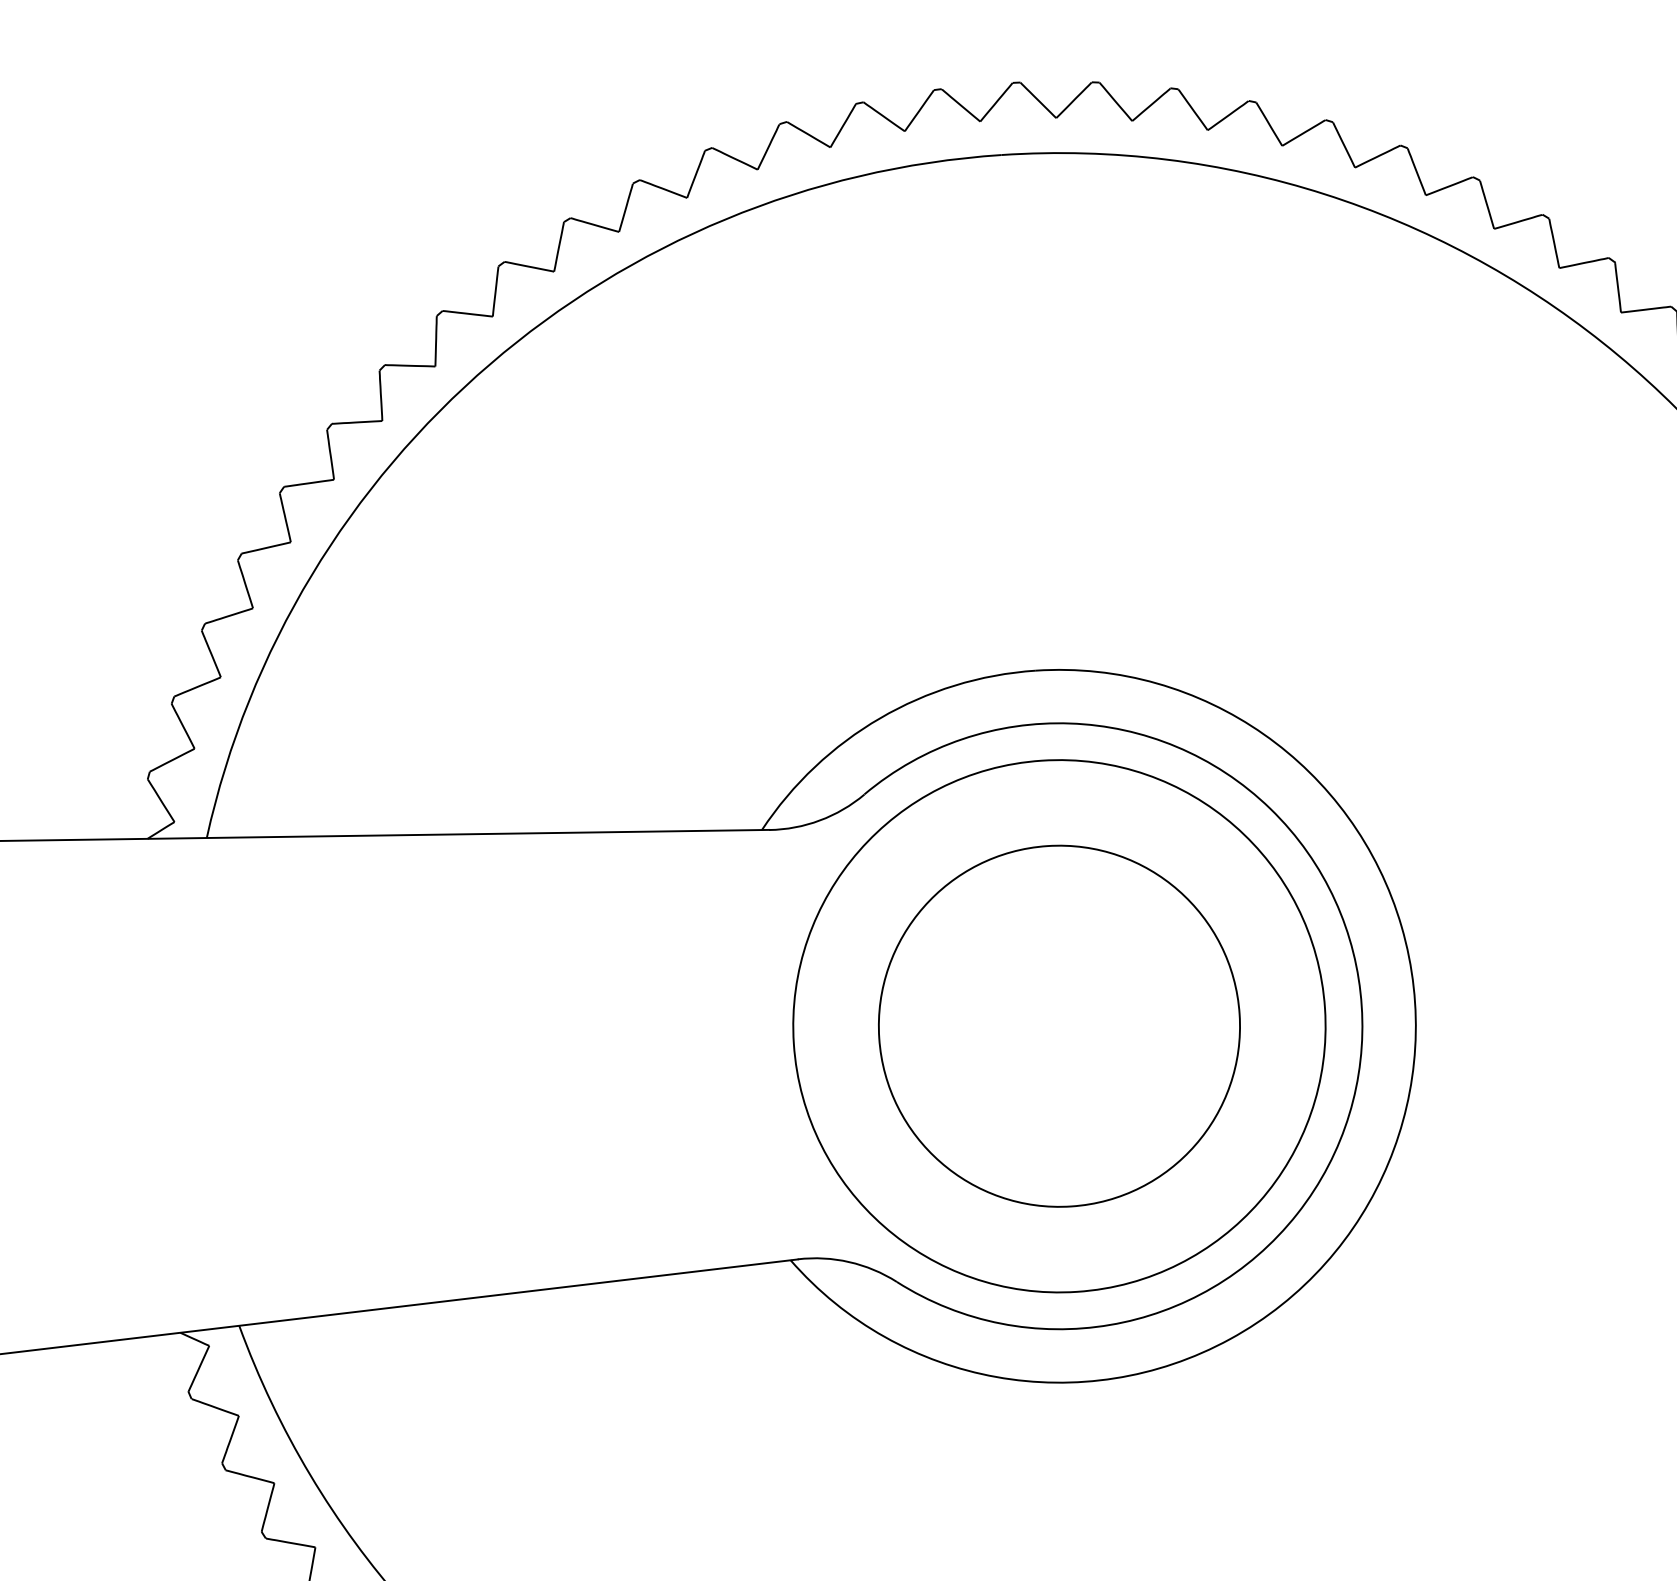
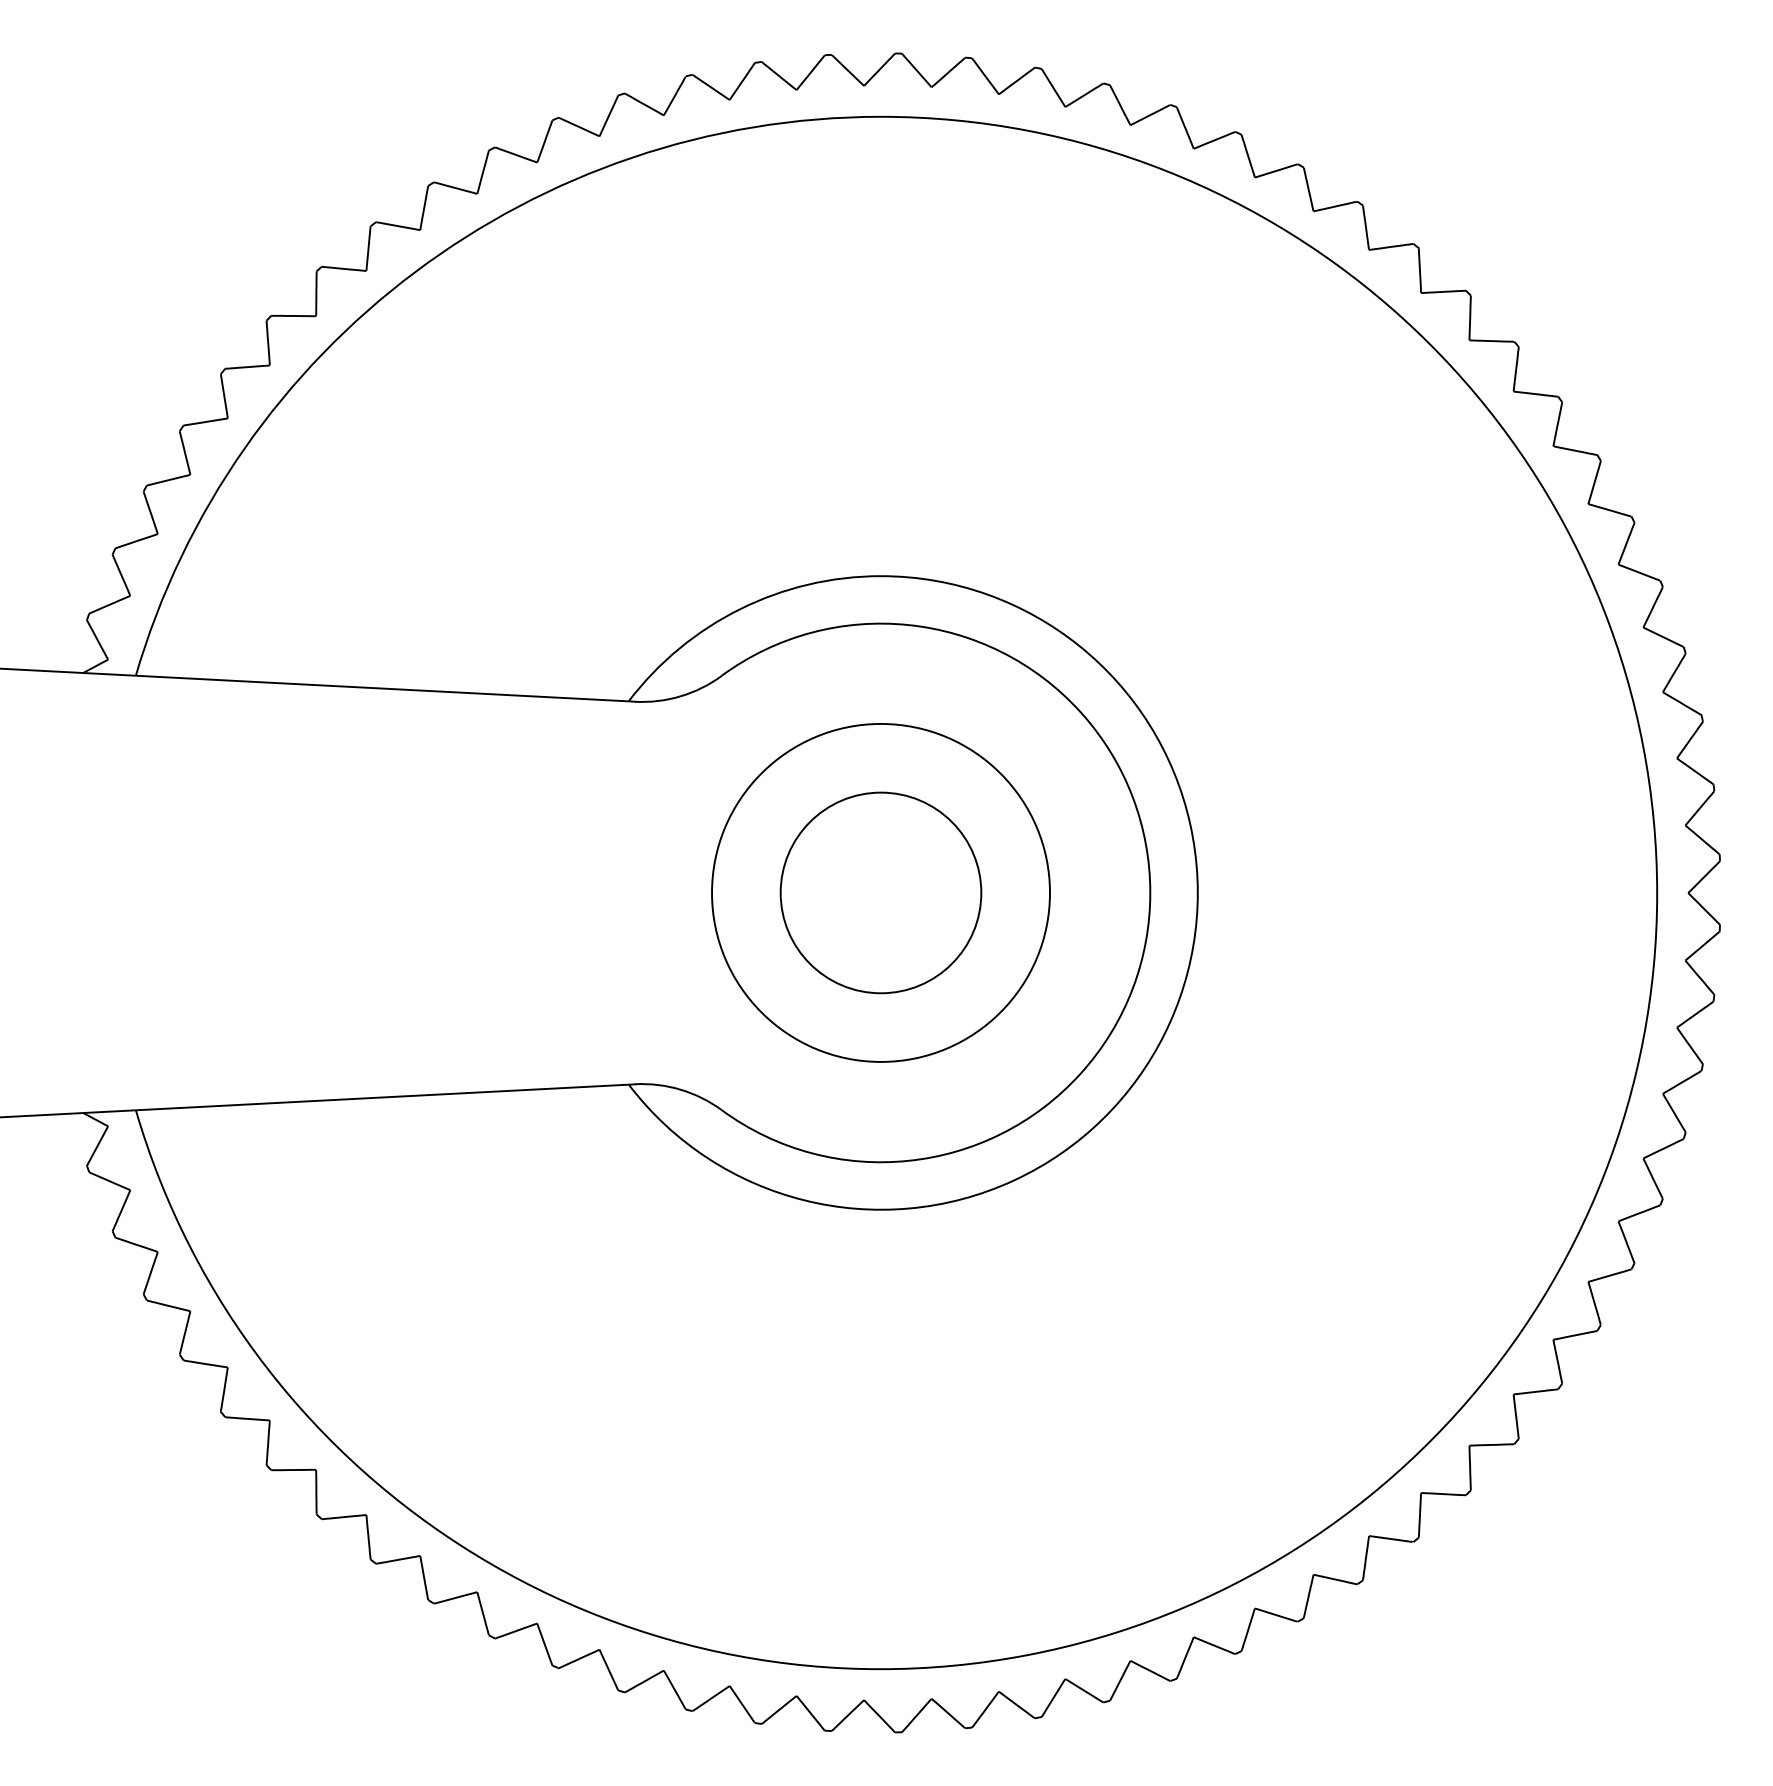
circle: (1058, 1025) -> (880, 892), size x0.62
circle: (1058, 1025) -> (880, 892), size x0.71

